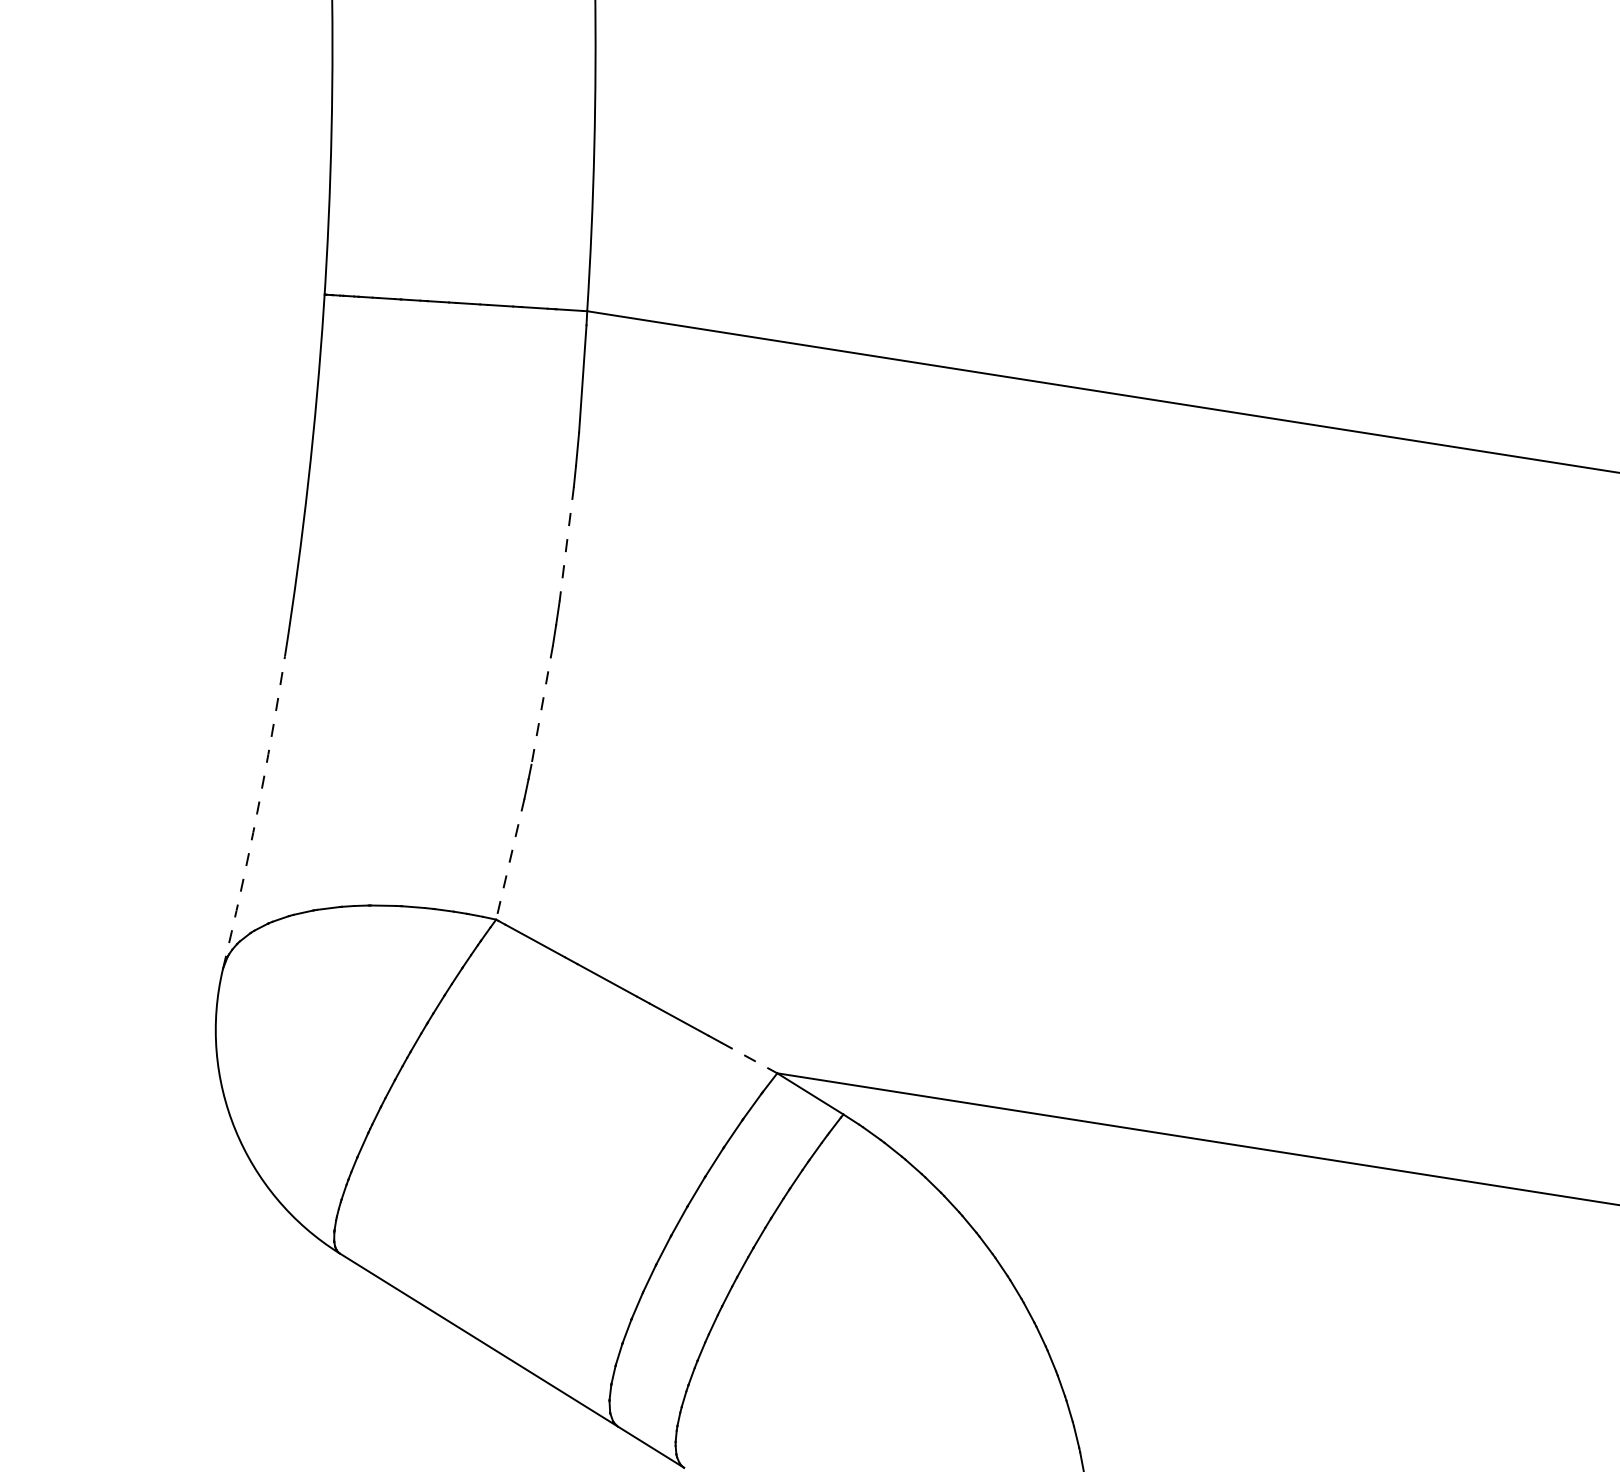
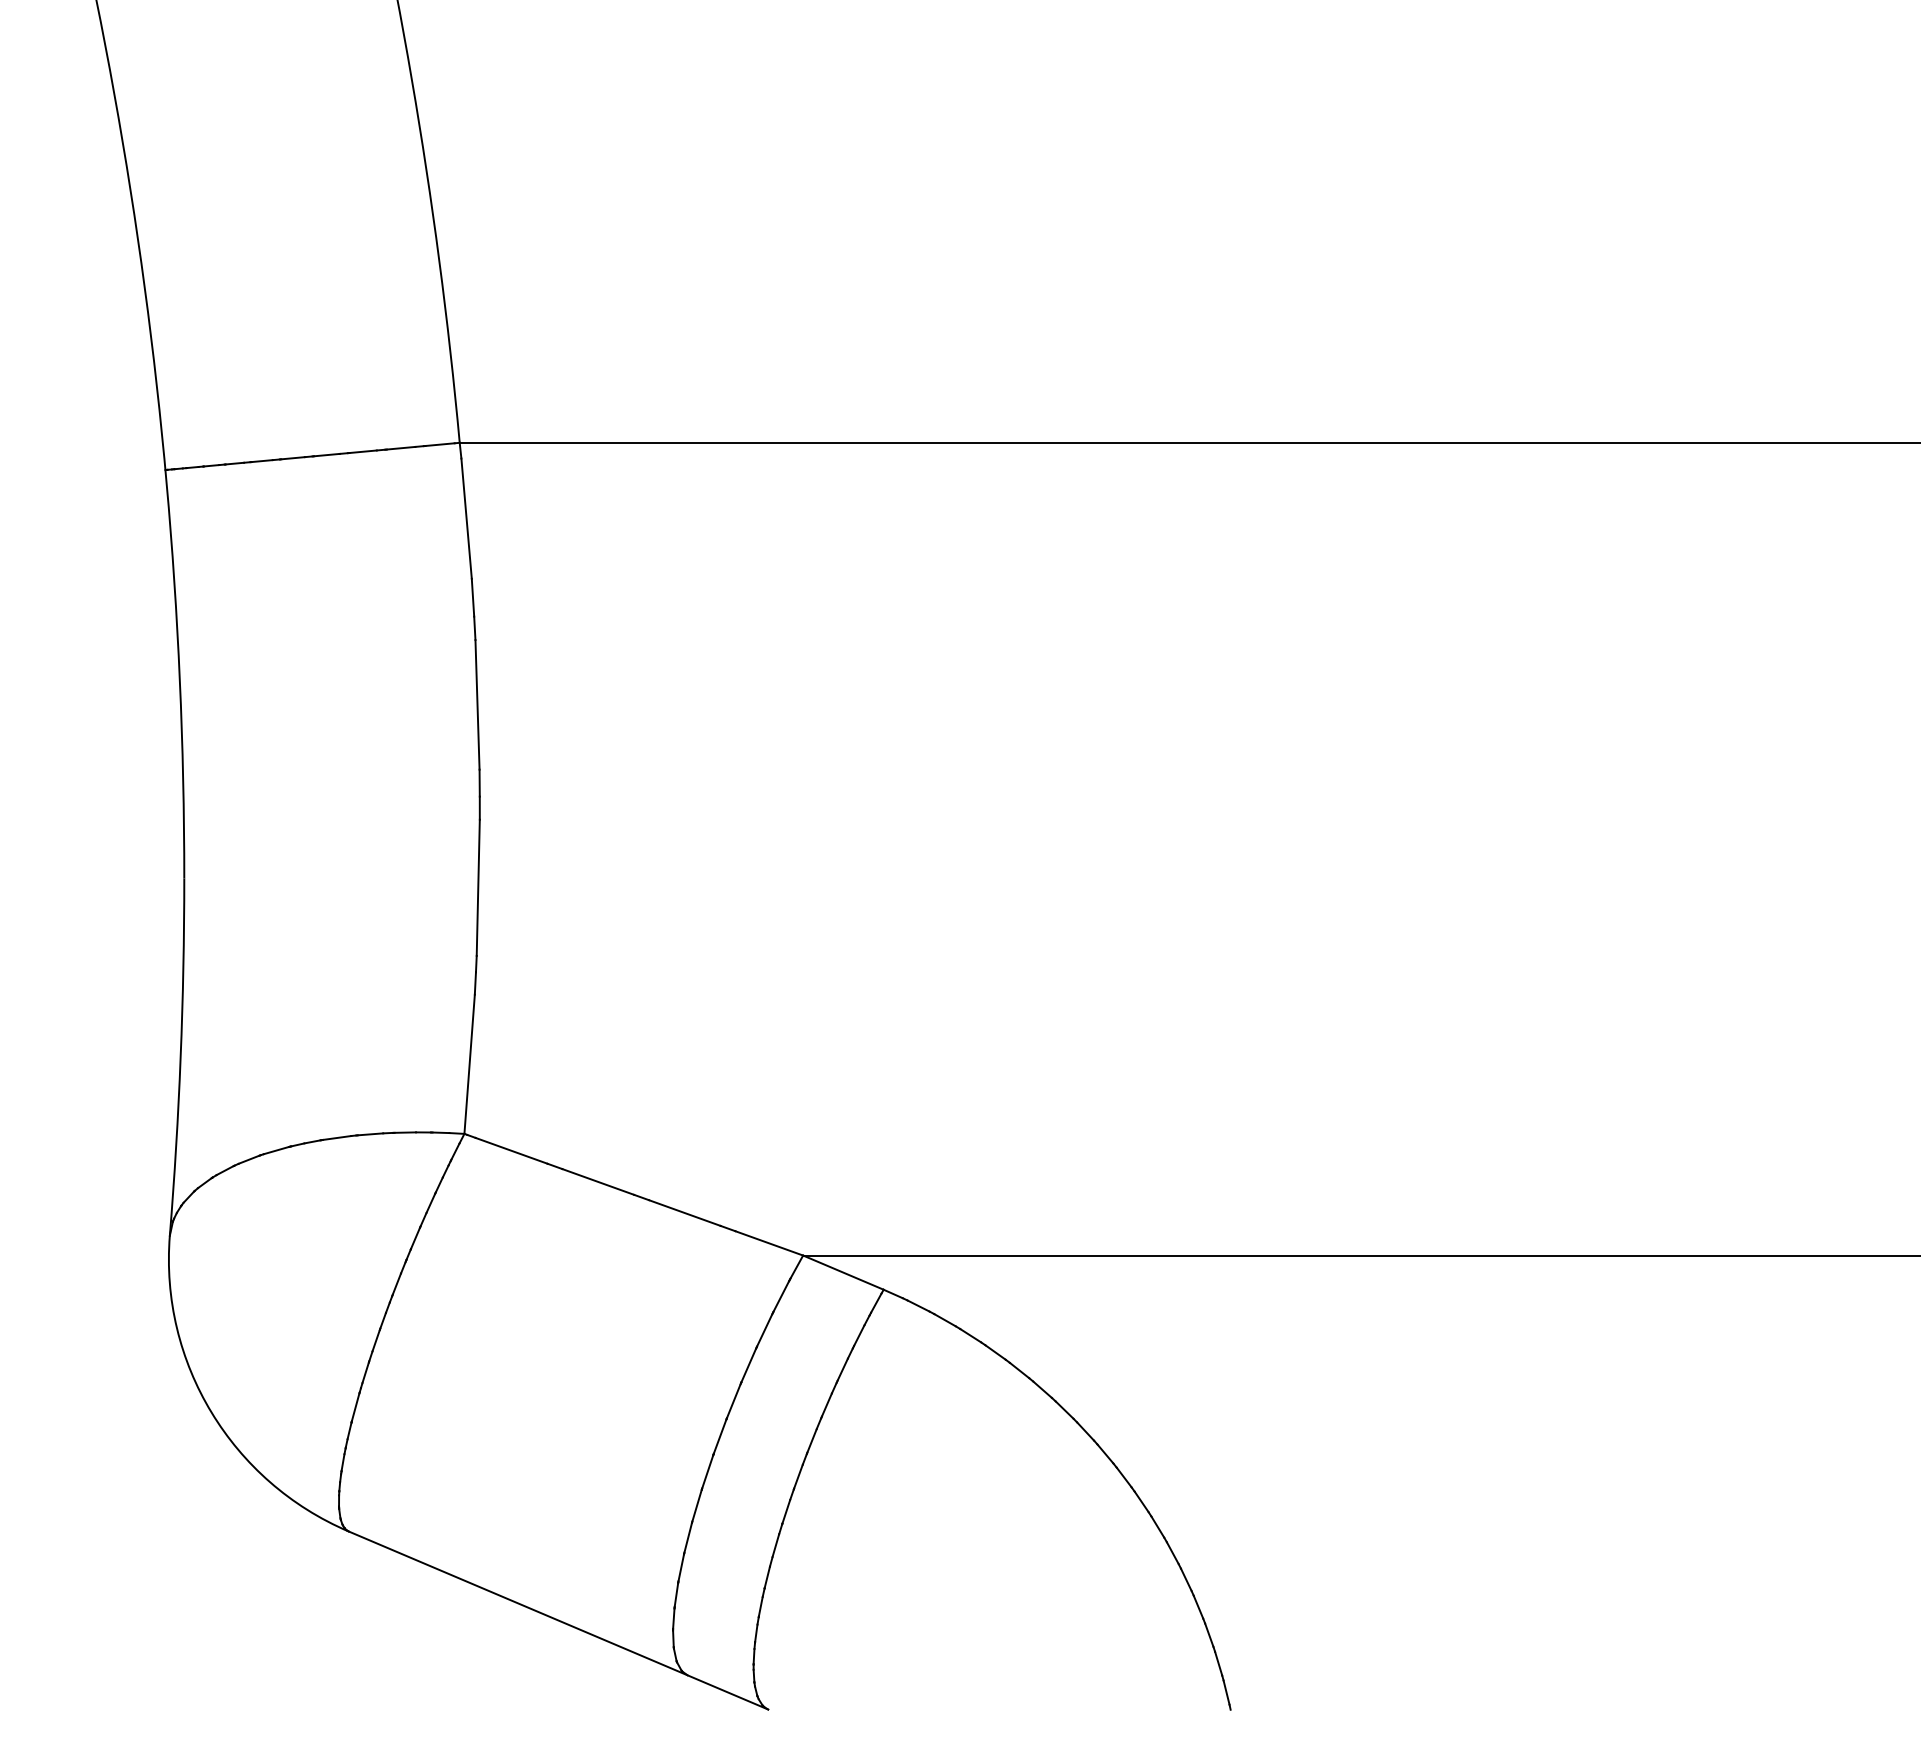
line: (566, 543) -> (477, 704), dashed -> solid
line: (542, 705) -> (478, 888), dashed -> solid
arc: (256, 813) -> (180, 1057), dashed -> solid
line: (510, 859) -> (469, 1064), dashed -> solid
line: (749, 1058) -> (769, 1243), dashed -> solid

